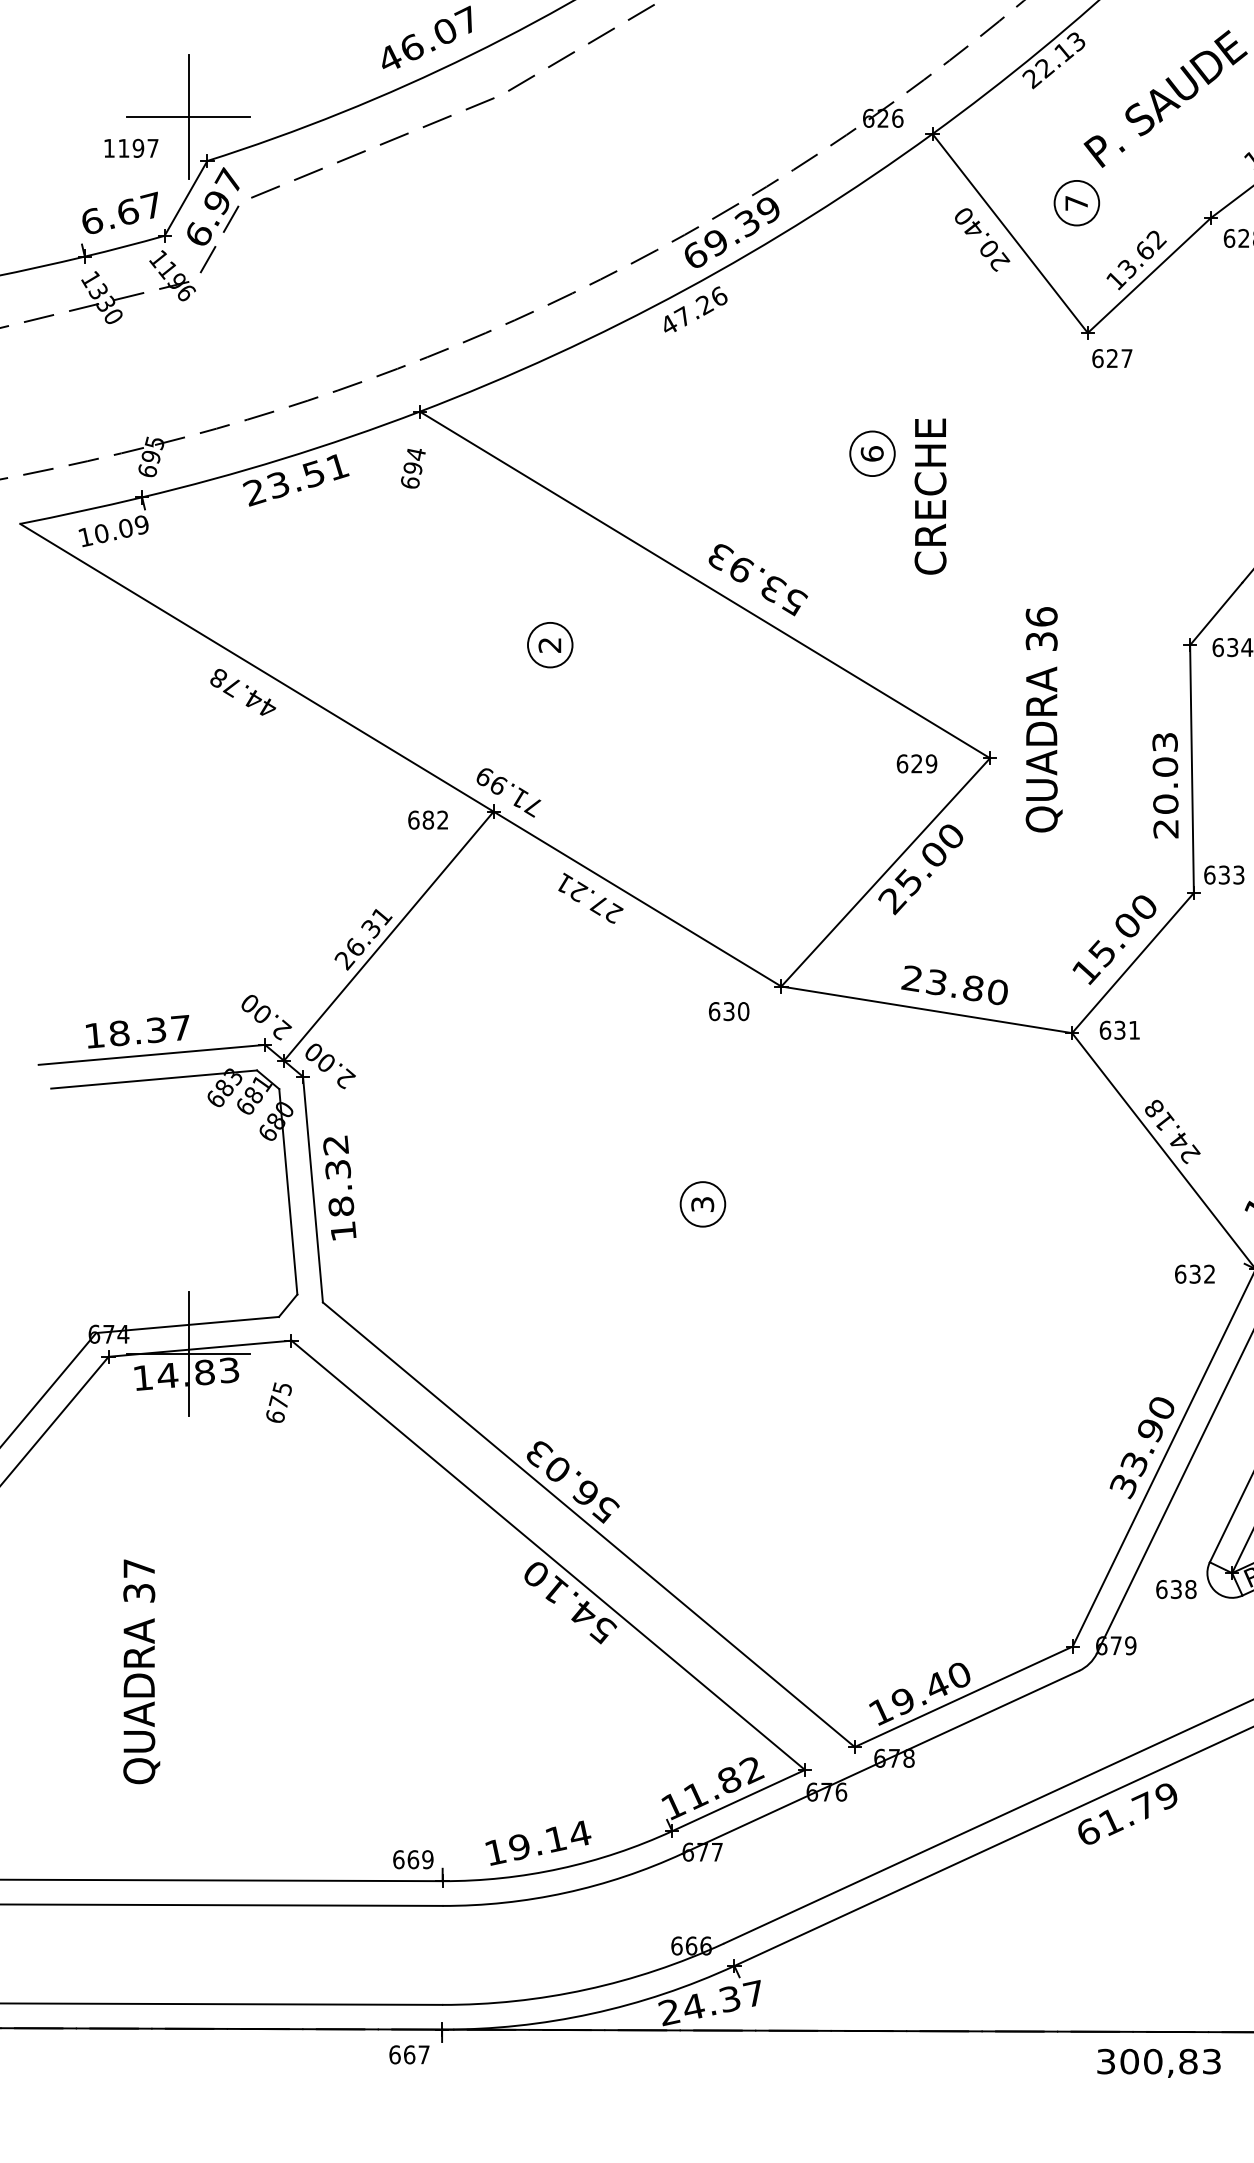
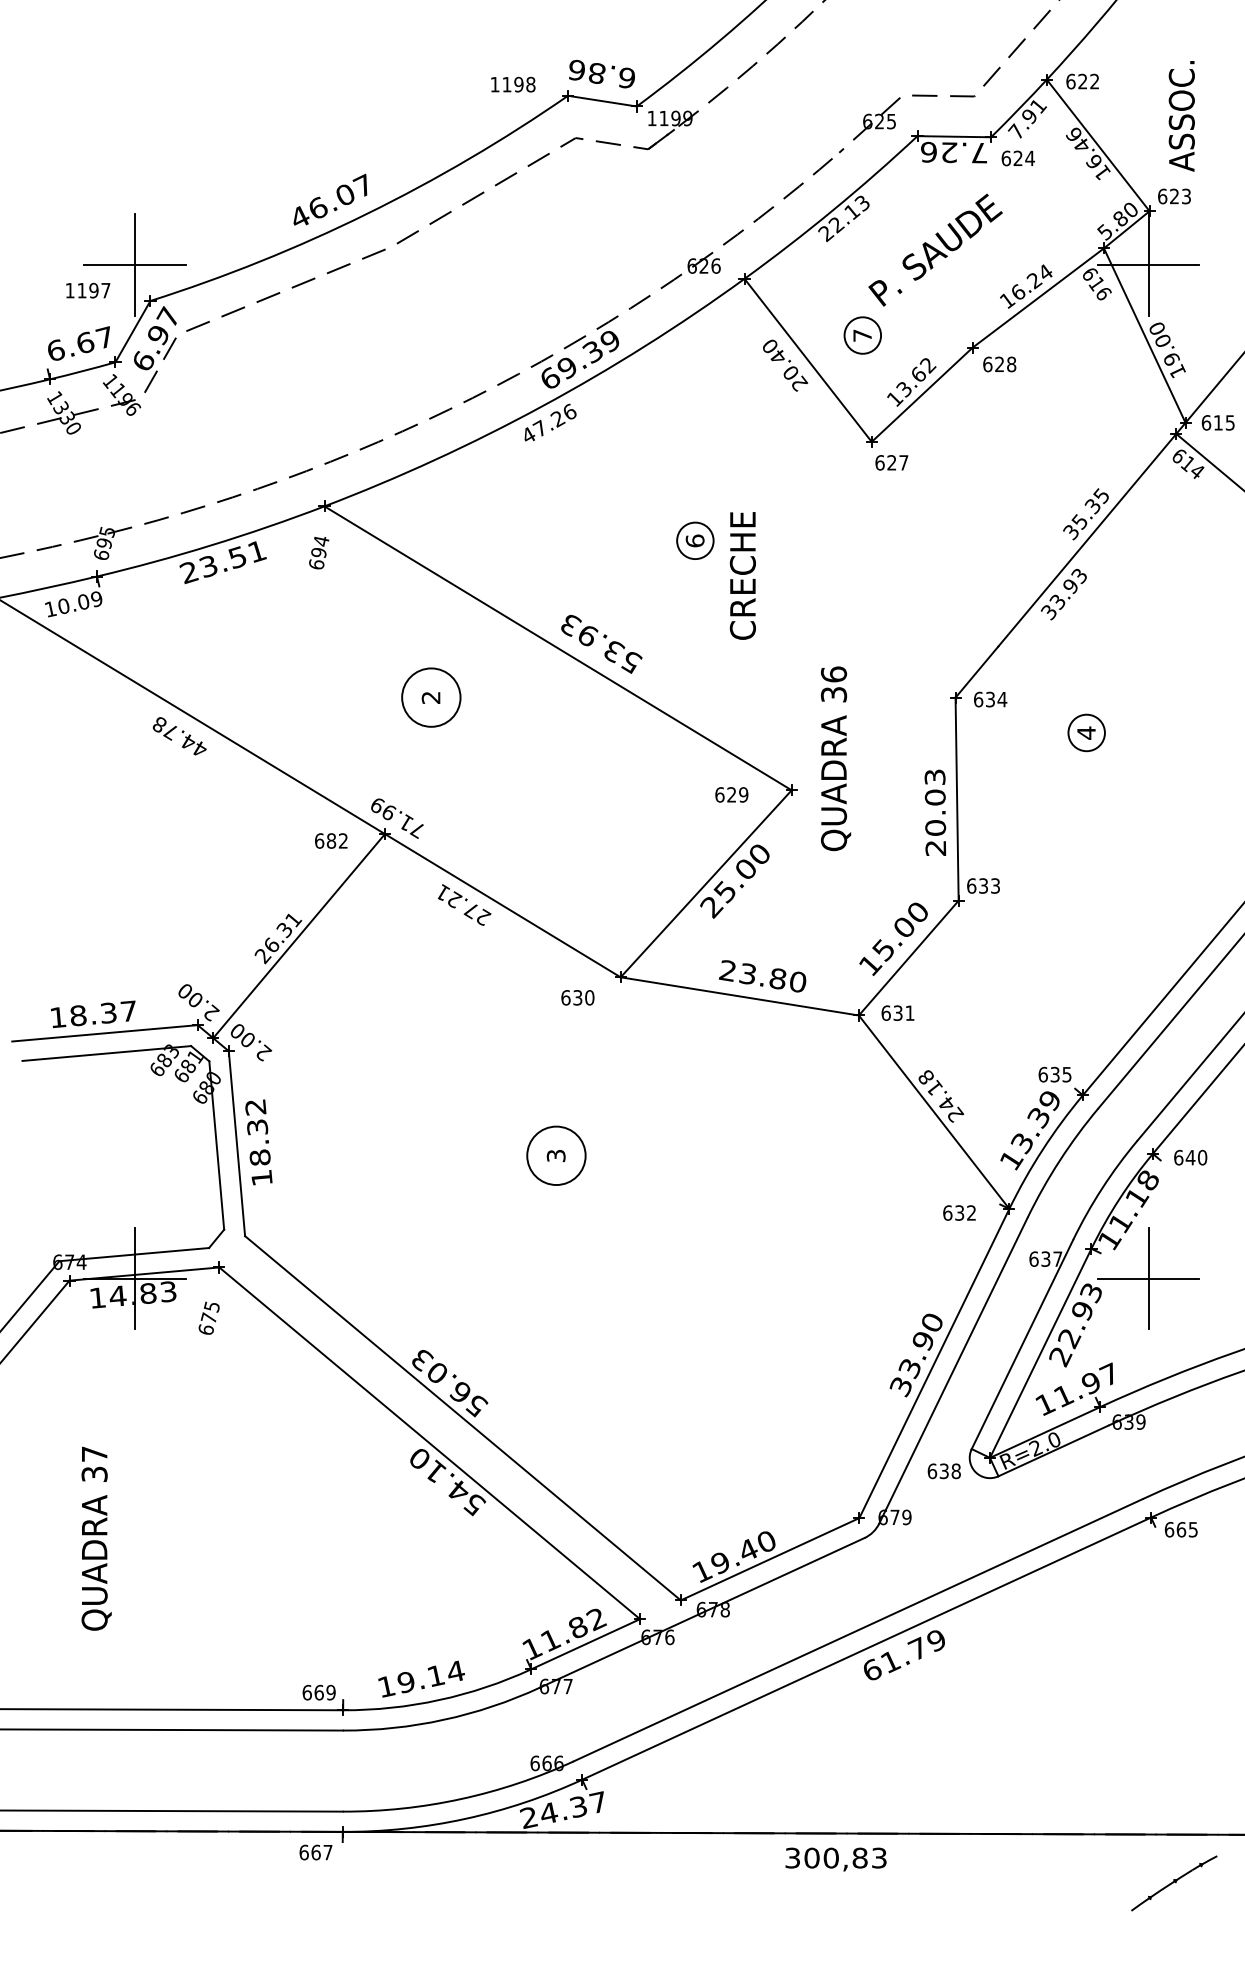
circle: (550, 644) -> (431, 697), size x1.6
circle: (703, 1204) -> (556, 1155), size x1.6
text: (1158, 2063) -> (835, 1859), moved

